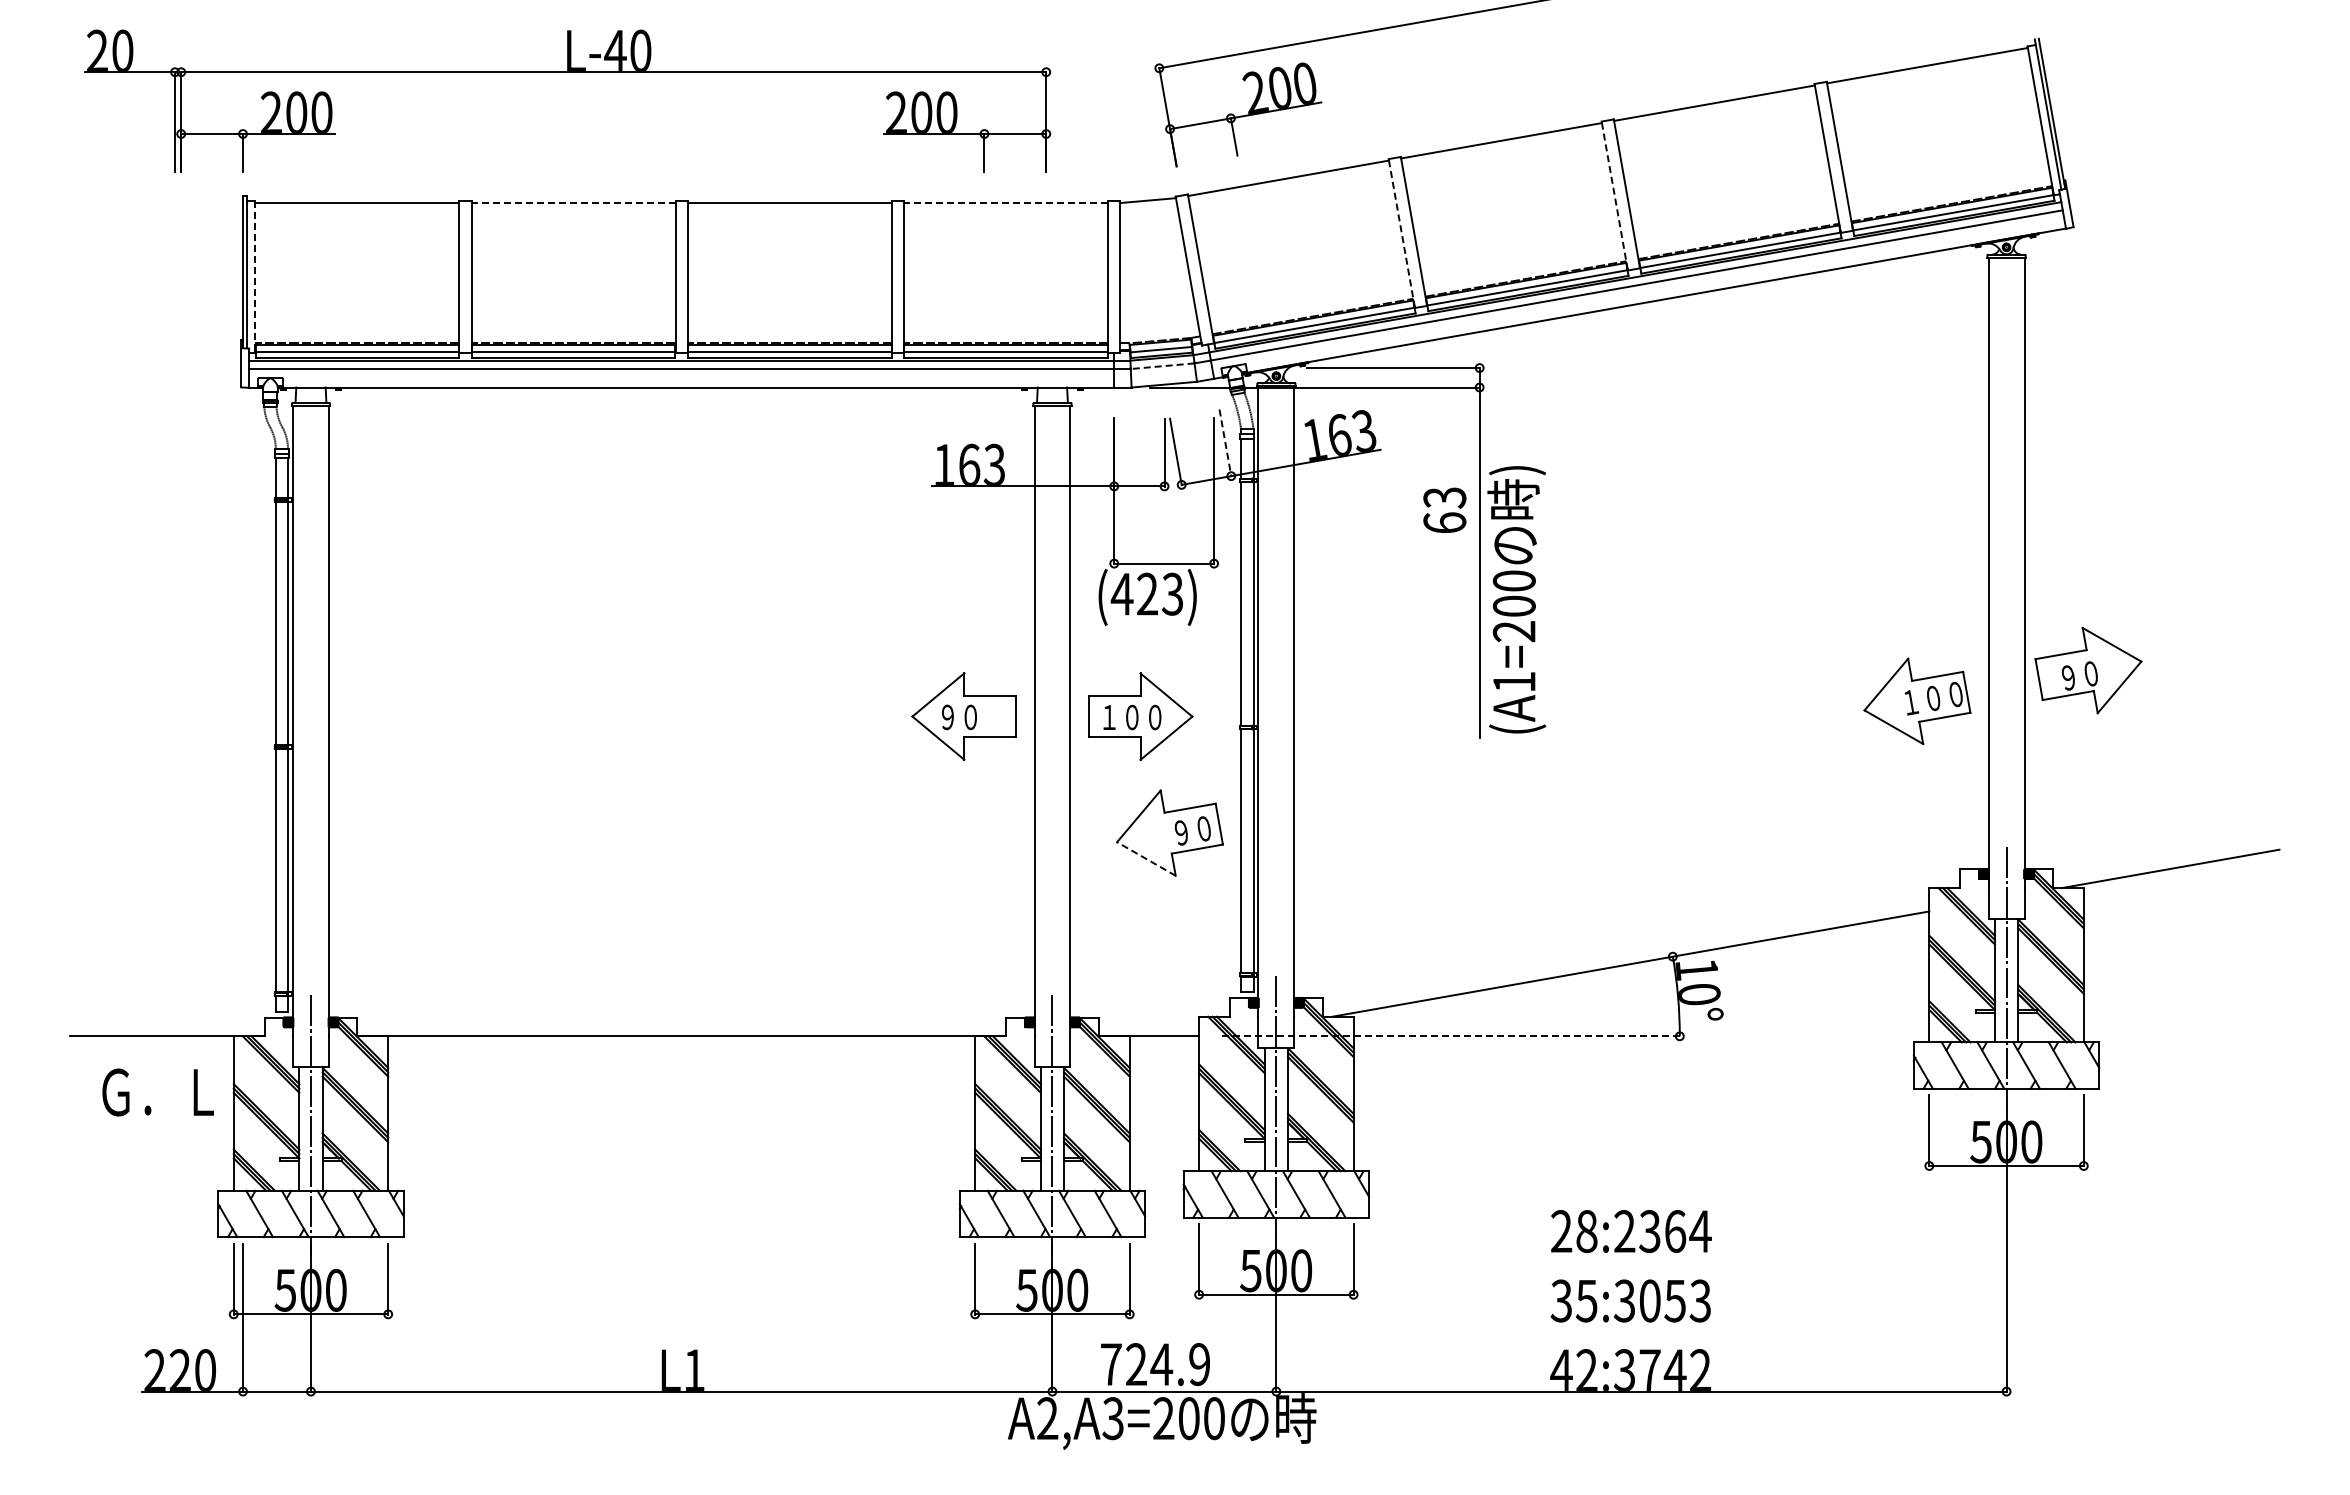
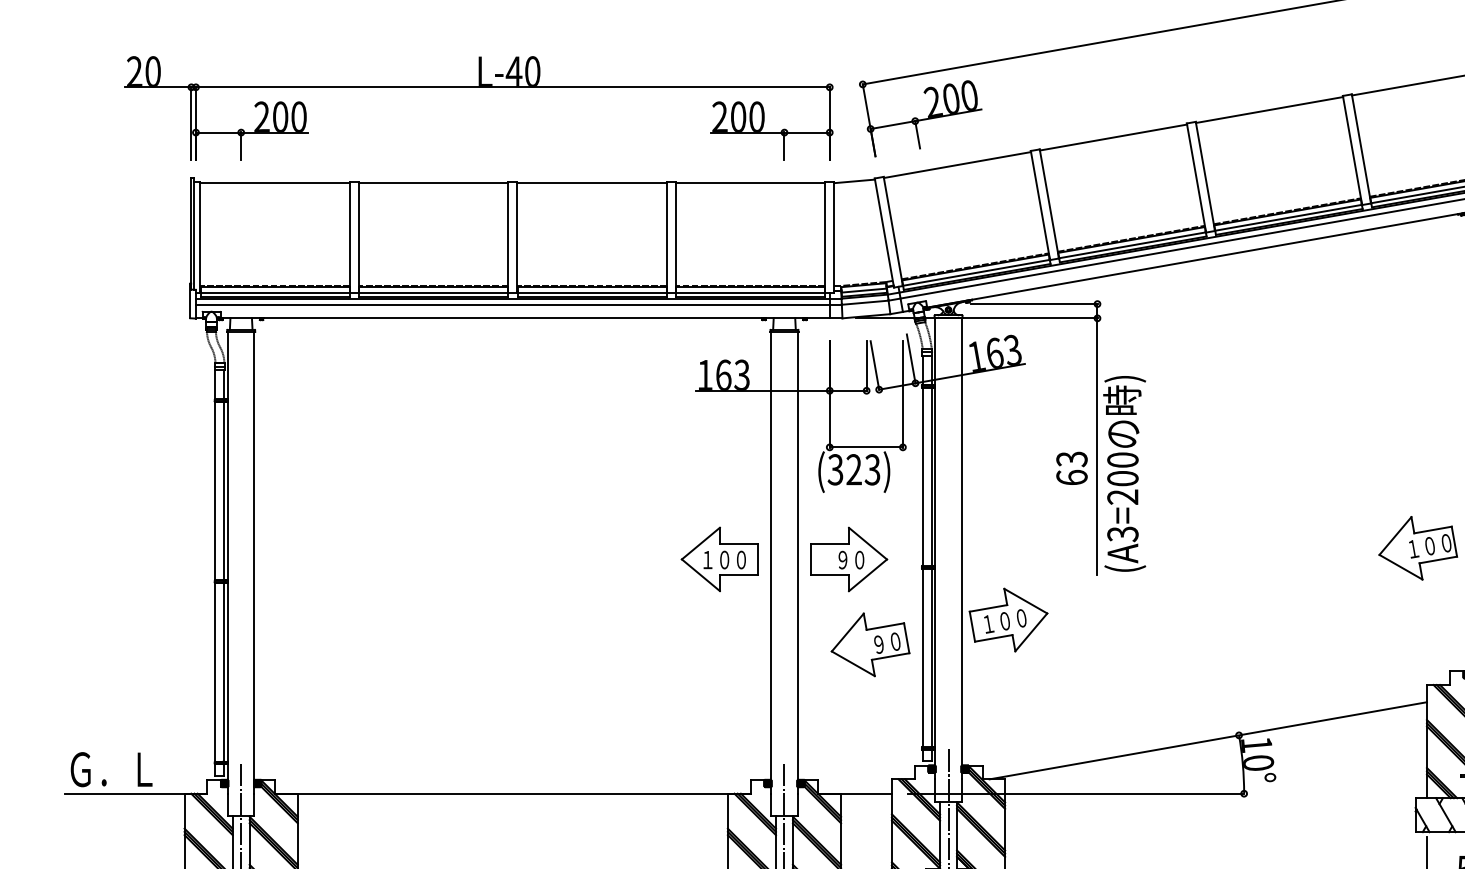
part: (567, 72) -> (478, 87), moved
line: (1614, 196) -> (1196, 178), dashed -> solid
line: (573, 203) -> (433, 183), dashed -> solid
line: (1006, 203) -> (750, 183), dashed -> solid
line: (1401, 233) -> (1040, 205), dashed -> solid
line: (255, 277) -> (200, 237), dashed -> solid
line: (1162, 366) -> (865, 302), dashed -> solid
line: (1225, 442) -> (911, 358), dashed -> solid
text: (1444, 509) -> (1071, 467), moved
text: (1121, 593) -> (835, 469), (423) -> (323)
text: (1513, 682) -> (1122, 534), (A1=200 -> (A3=200
text: (970, 717) -> (724, 560), ９０ -> １００
text: (1120, 717) -> (834, 560), １００ -> ９０
part: (1358, 798) -> (1008, 619), added
line: (1146, 859) -> (853, 664), dashed -> solid
line: (1451, 1036) -> (1076, 793), dashed -> solid
text: (157, 1092) -> (111, 769), moved

